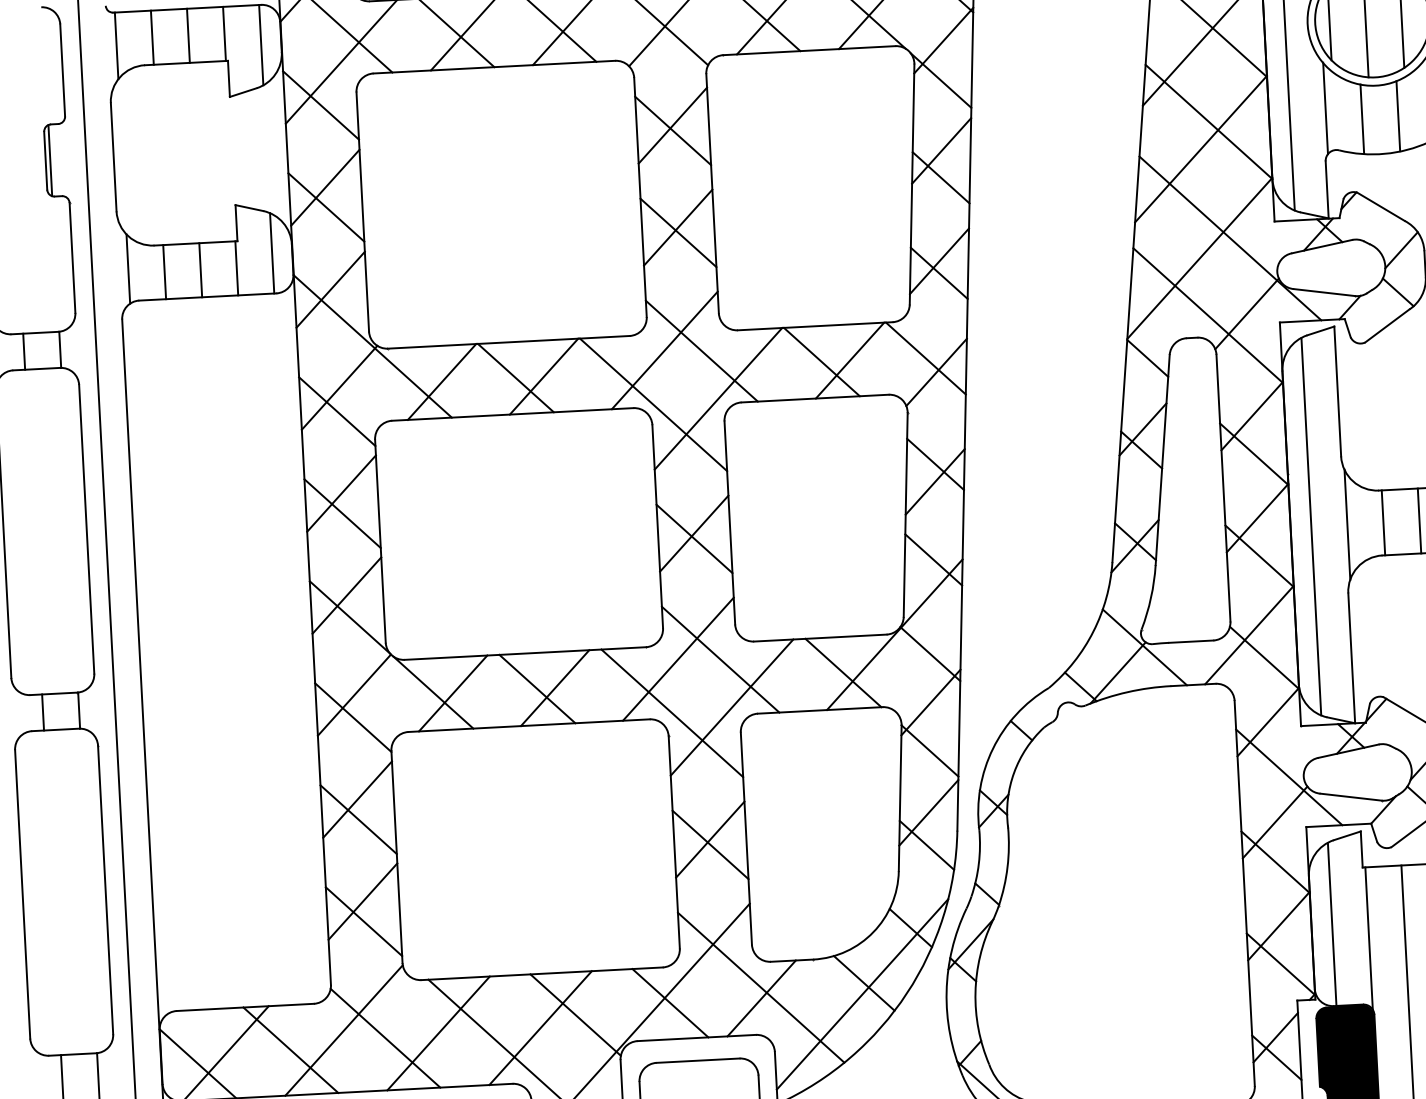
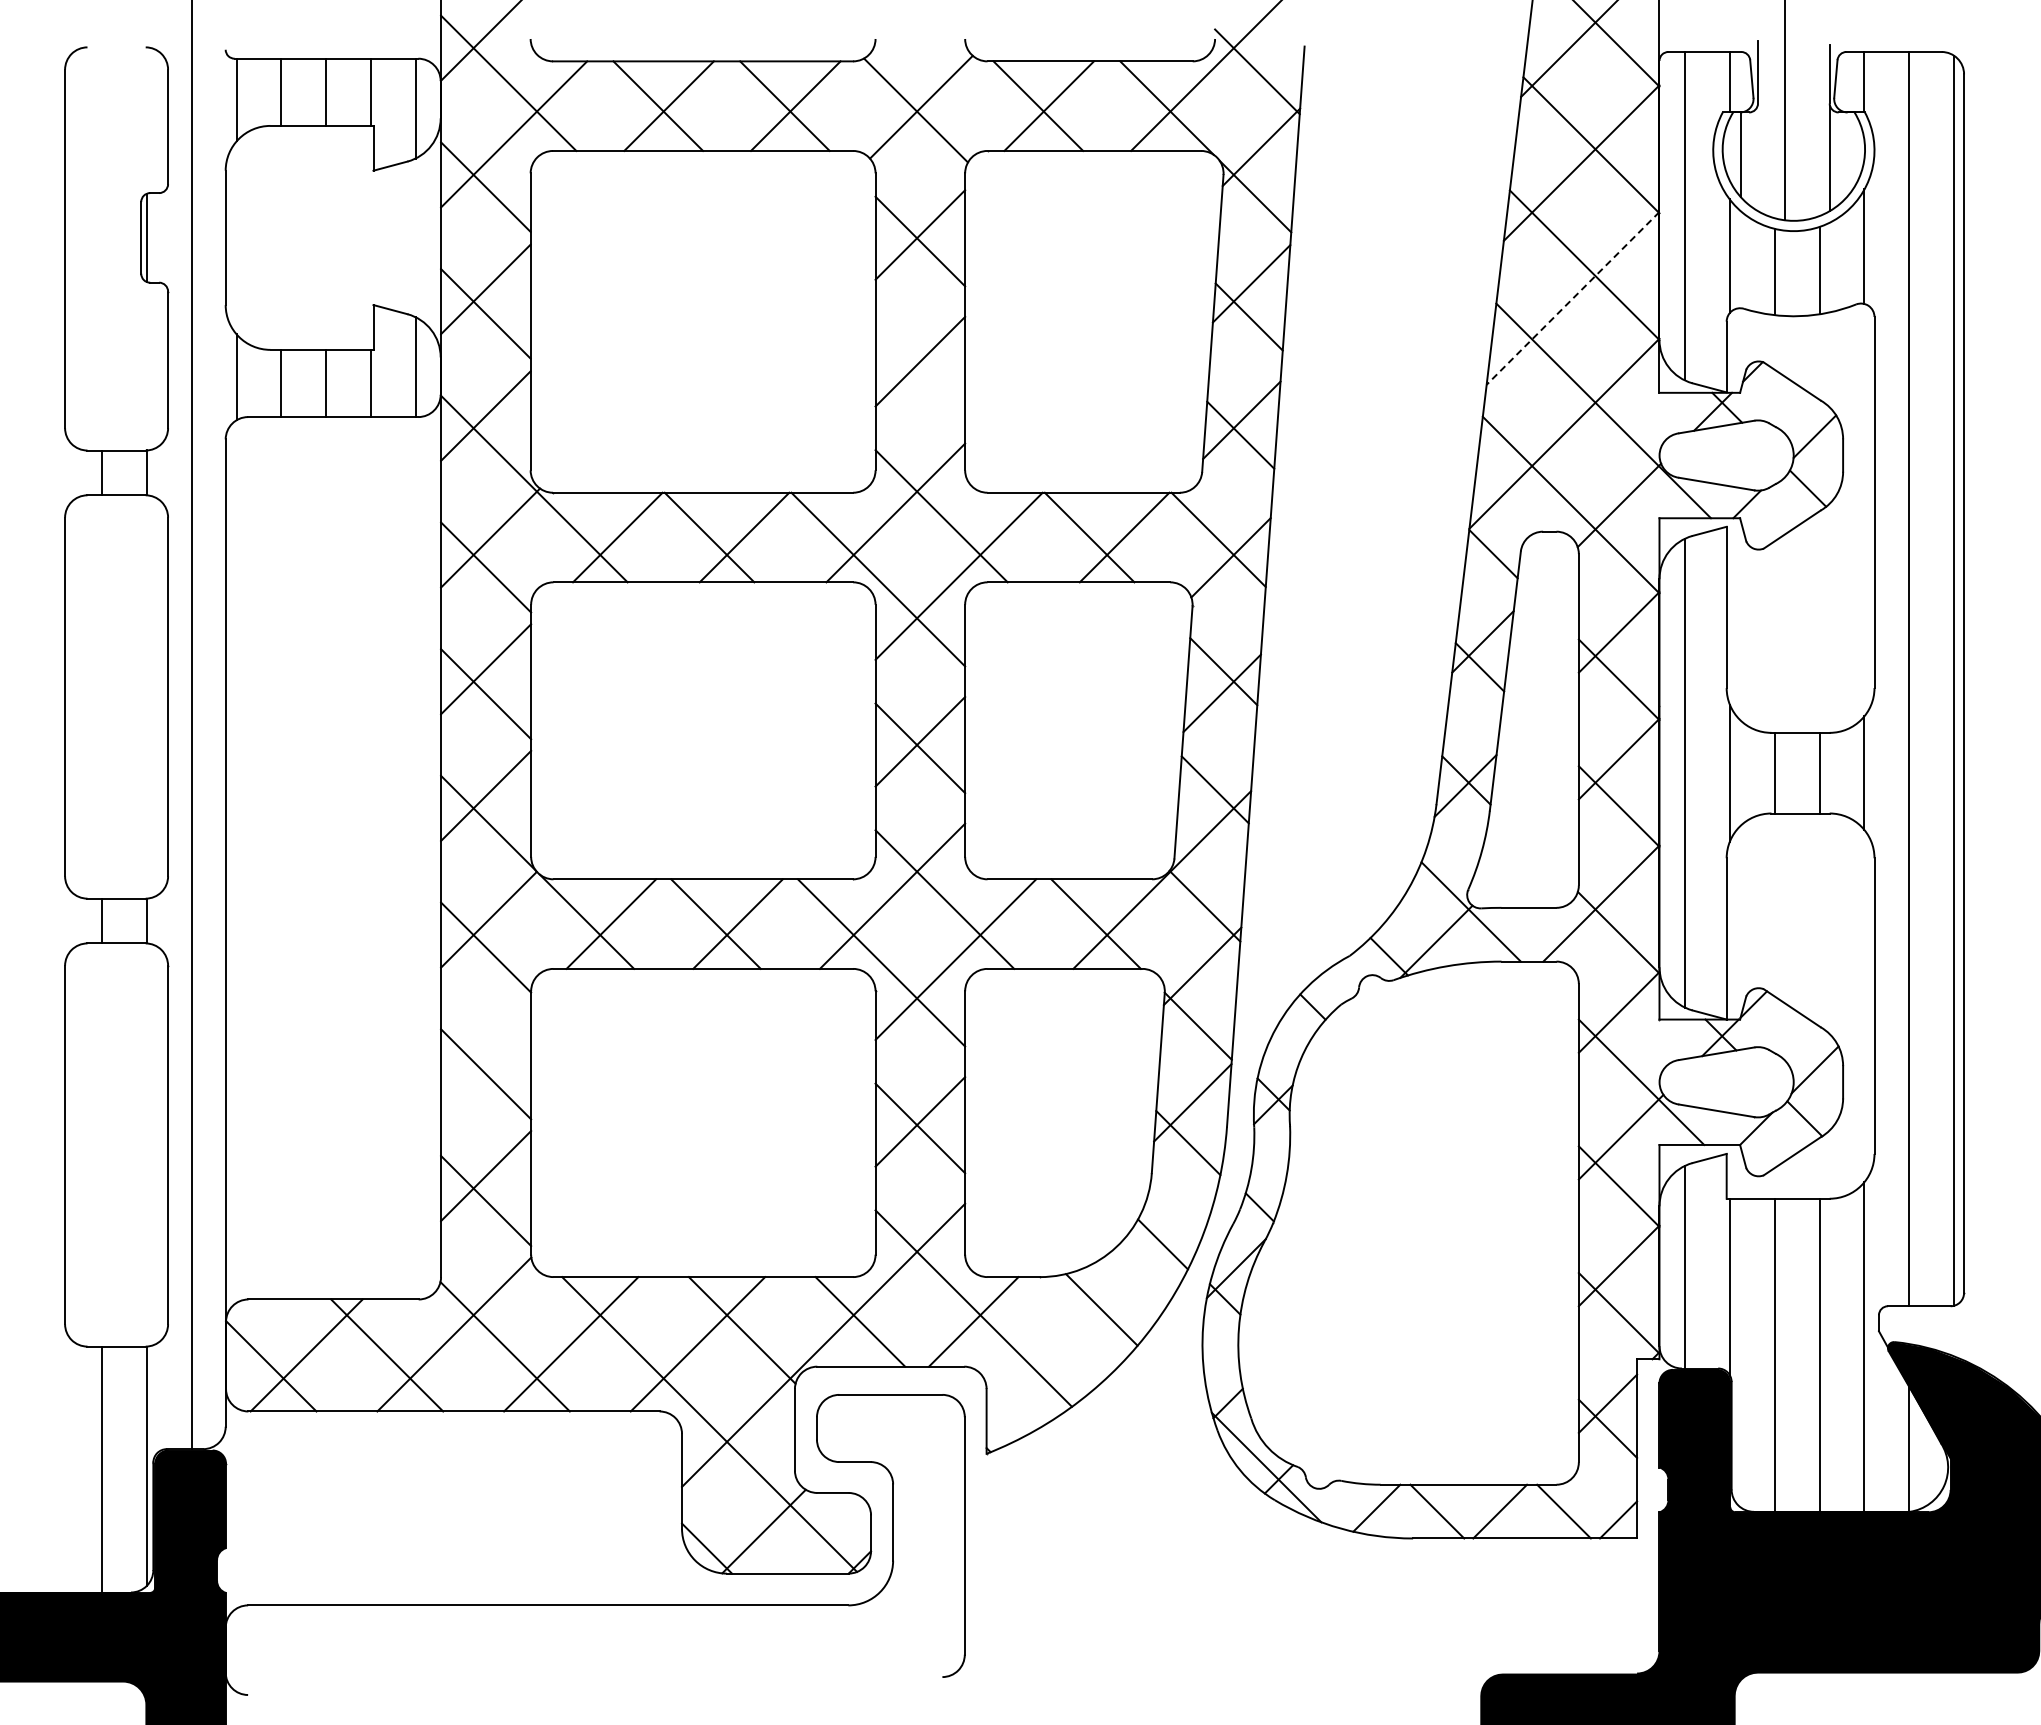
line: (1200, 149) -> (1572, 298), solid -> dashed
line: (678, 233) -> (920, 368), removed
line: (357, 799) -> (486, 1049), removed
line: (862, 994) -> (1098, 1323), removed

